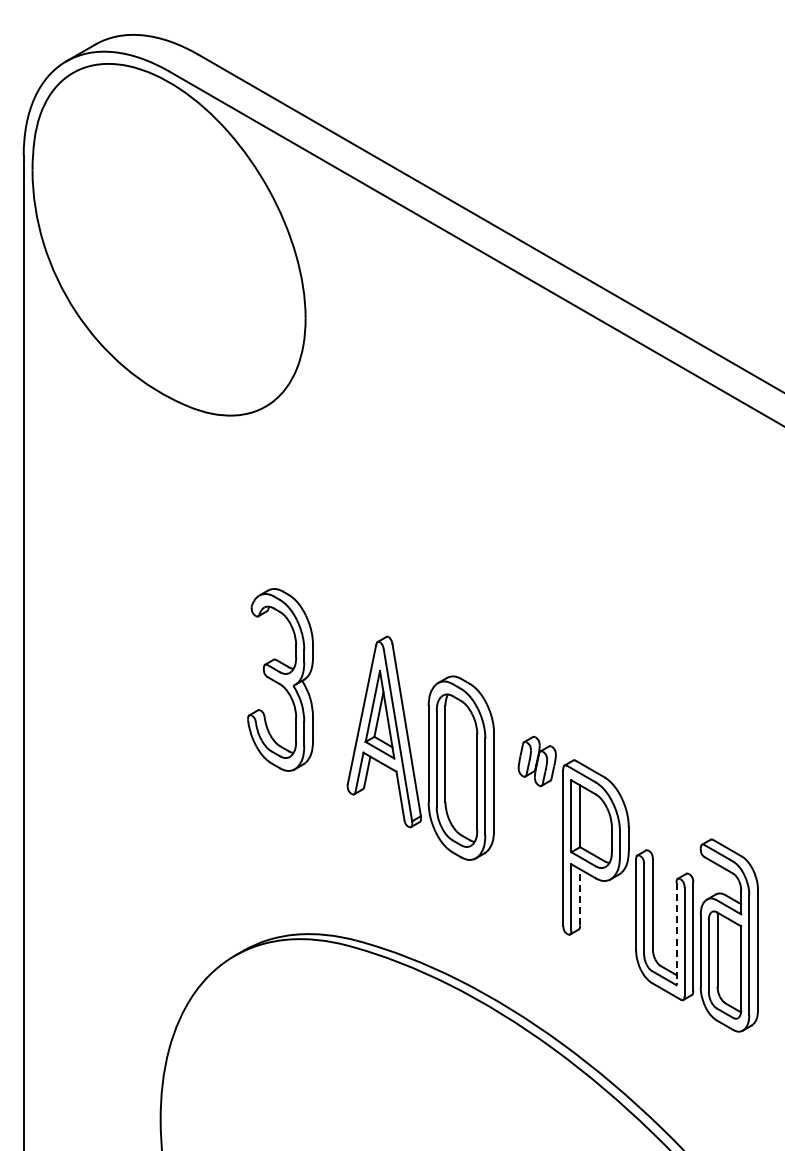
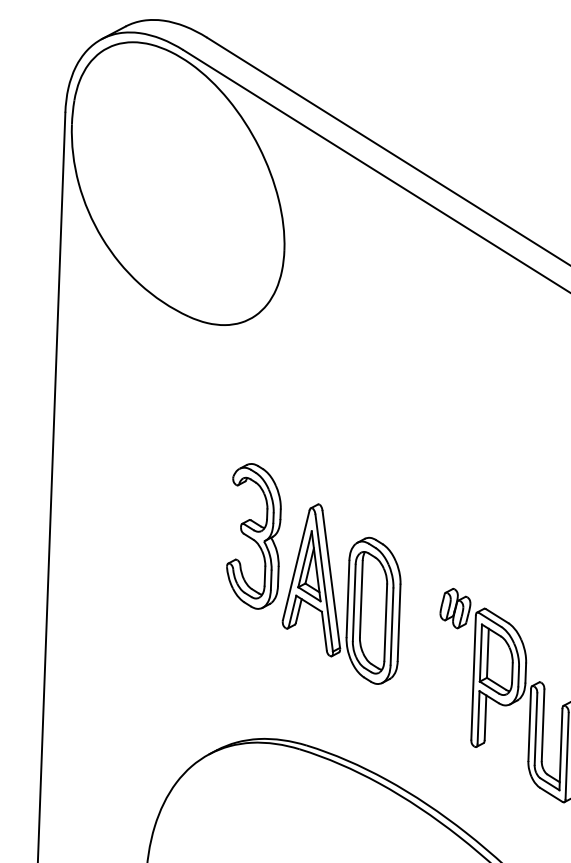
part: (428, 747) -> (348, 593), moved
line: (580, 896) -> (485, 717), dashed -> solid
line: (676, 934) -> (560, 749), dashed -> solid

